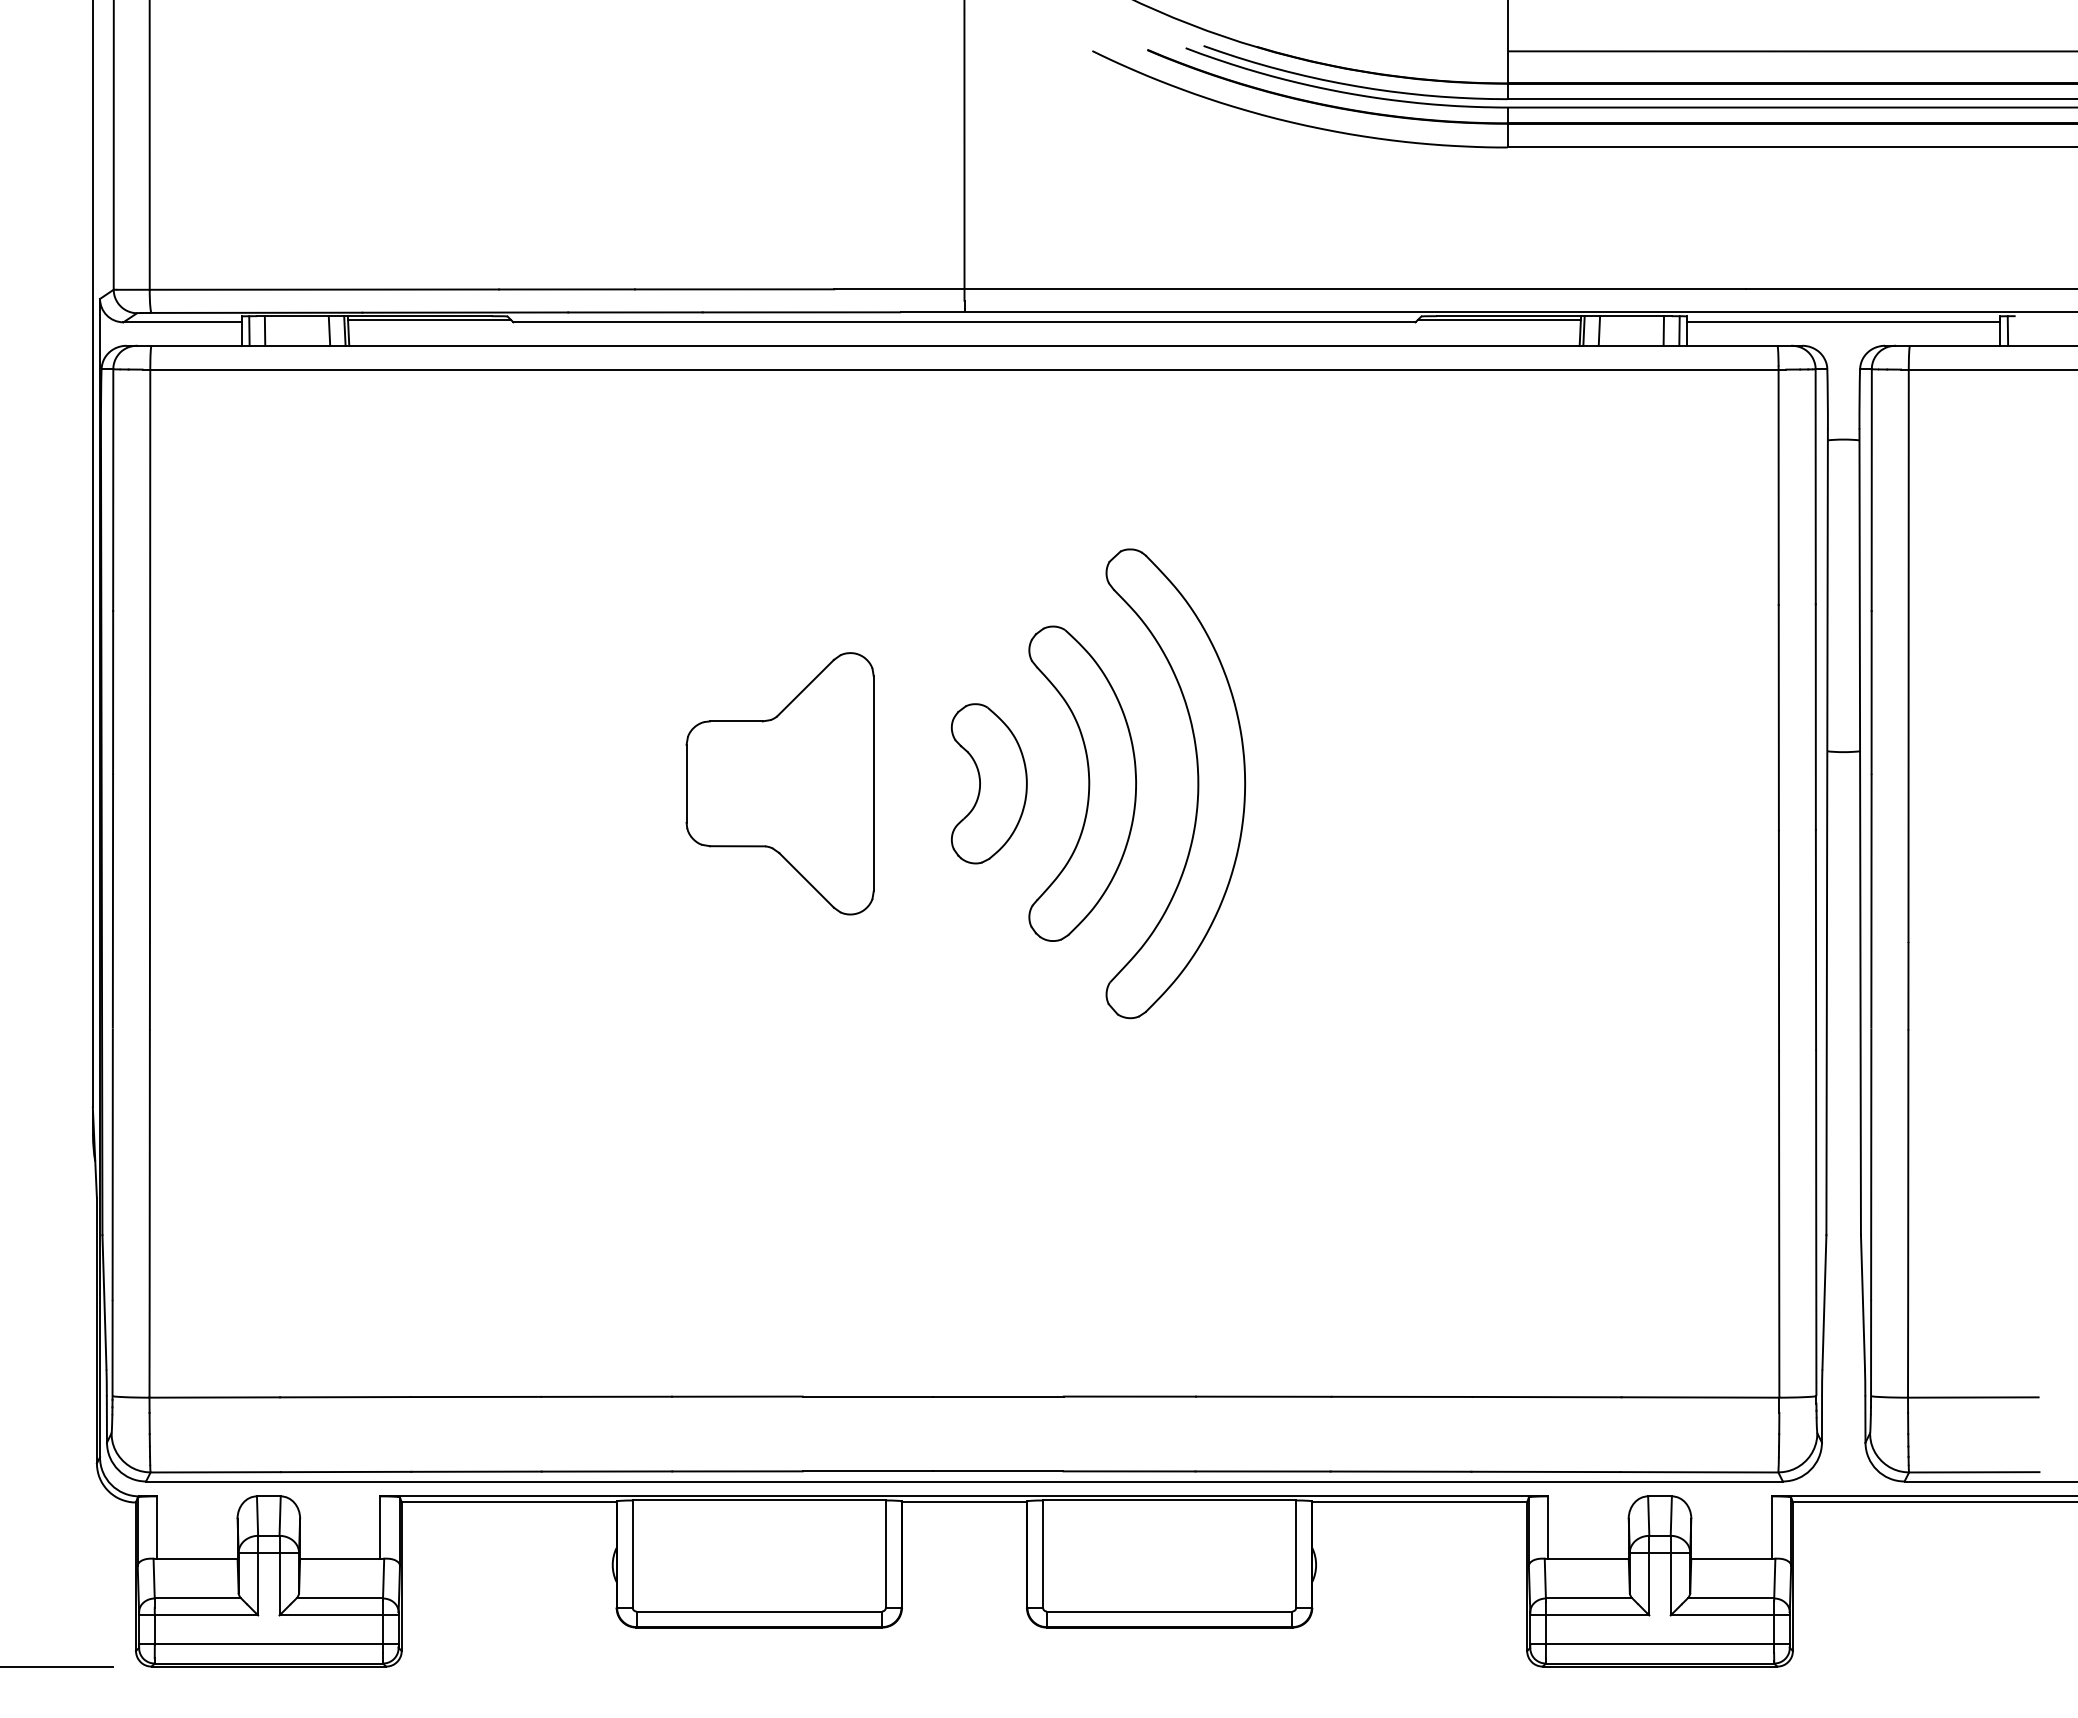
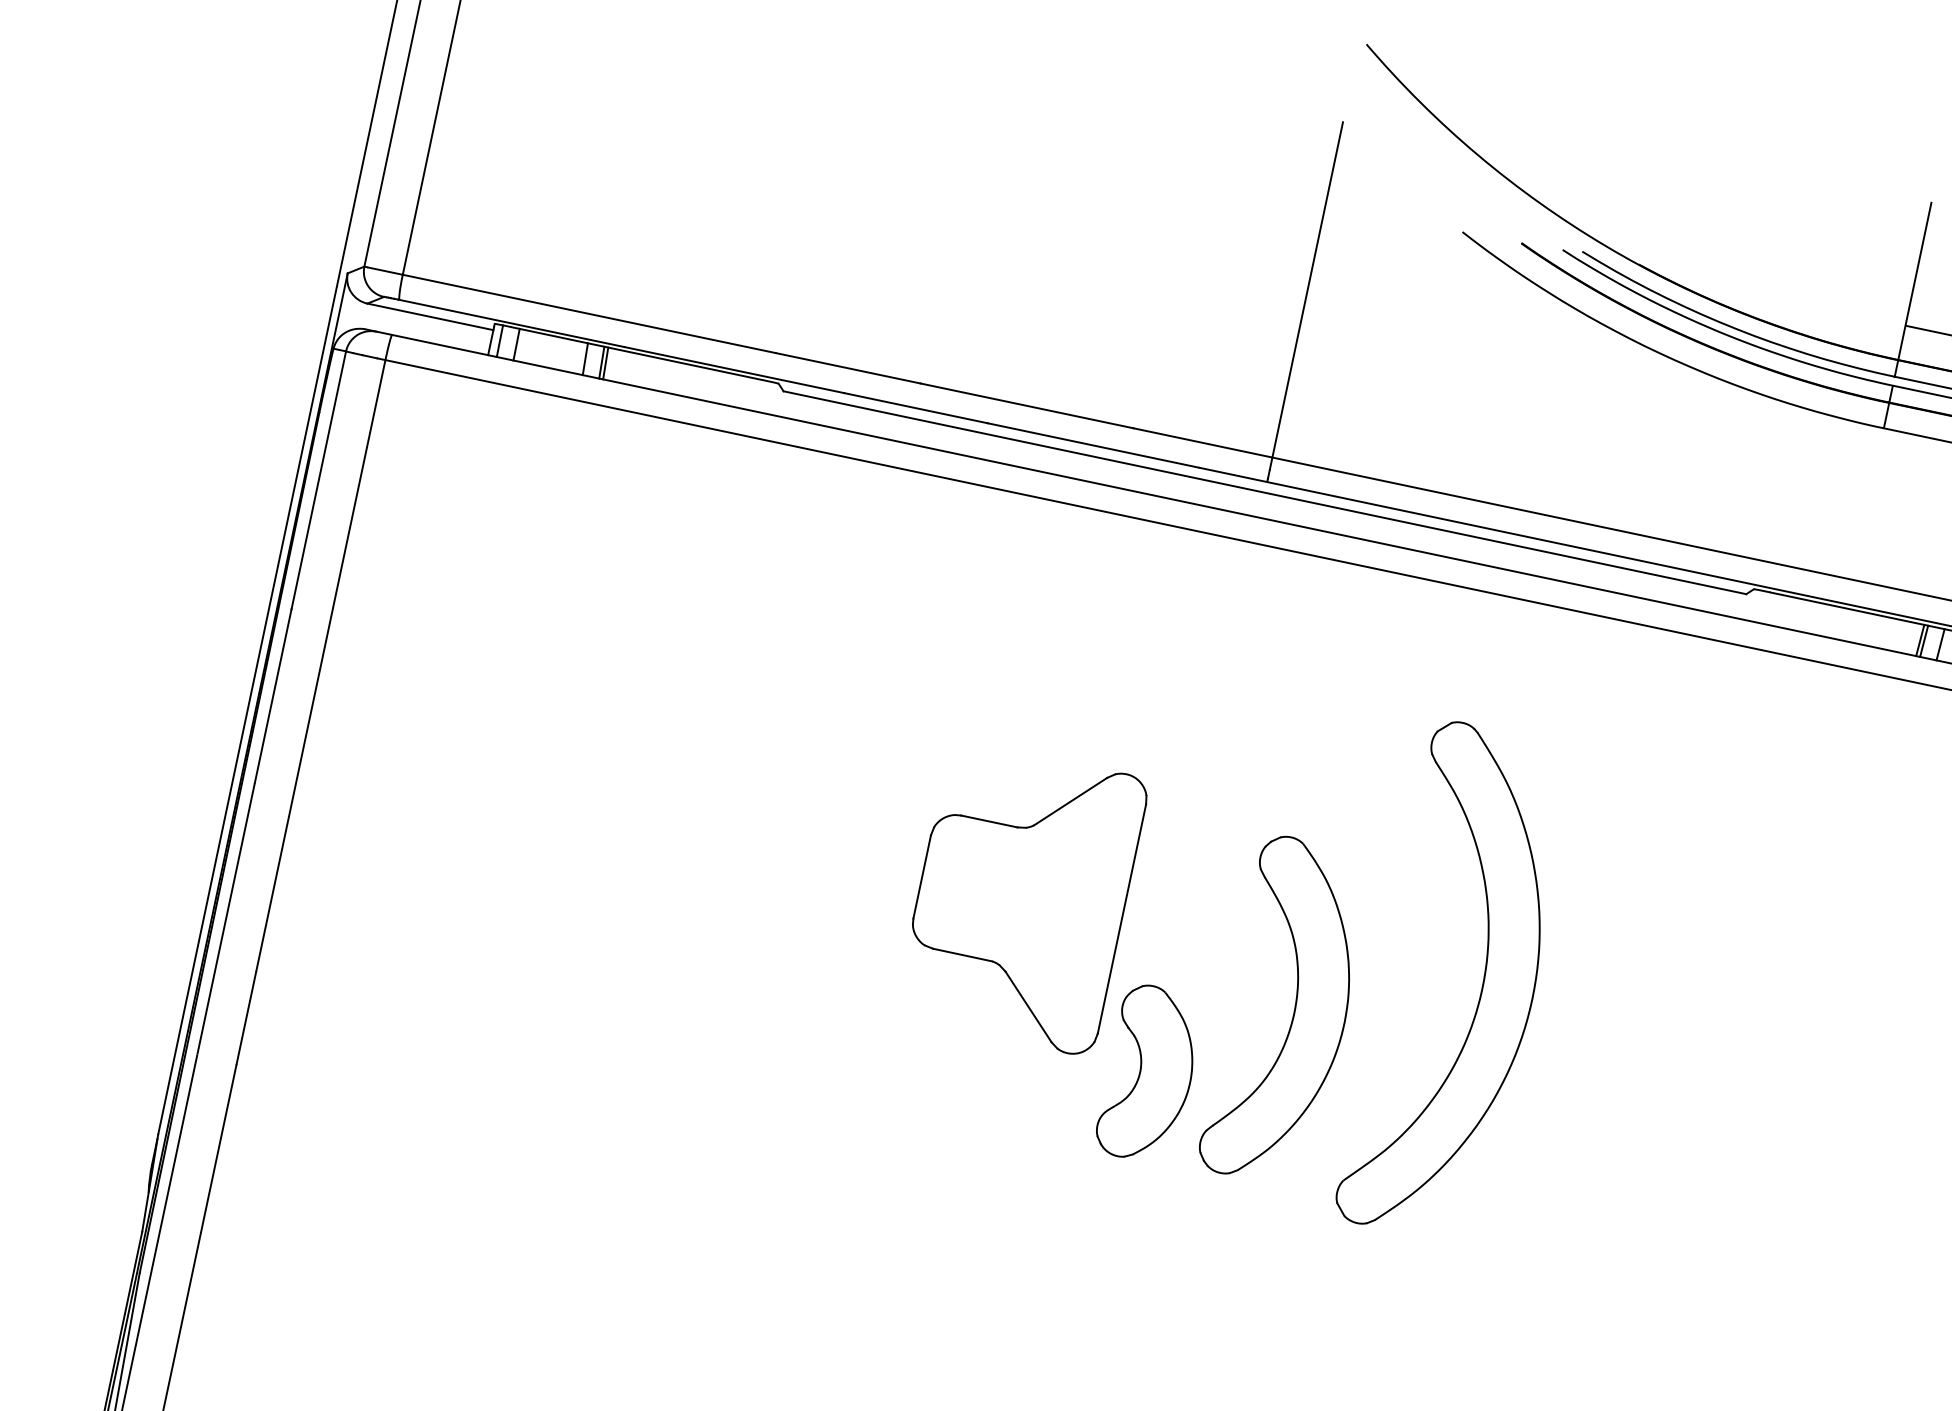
line: (429, 320) -> (694, 370), removed
line: (1498, 320) -> (1835, 610), removed
part: (779, 783) -> (1021, 897), moved
part: (988, 783) -> (1149, 1073), moved
part: (1197, 783) -> (1481, 987), moved

